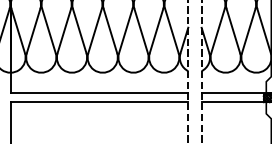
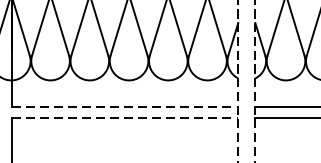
line: (99, 93) -> (124, 106), solid -> dashed
line: (99, 102) -> (124, 118), solid -> dashed

